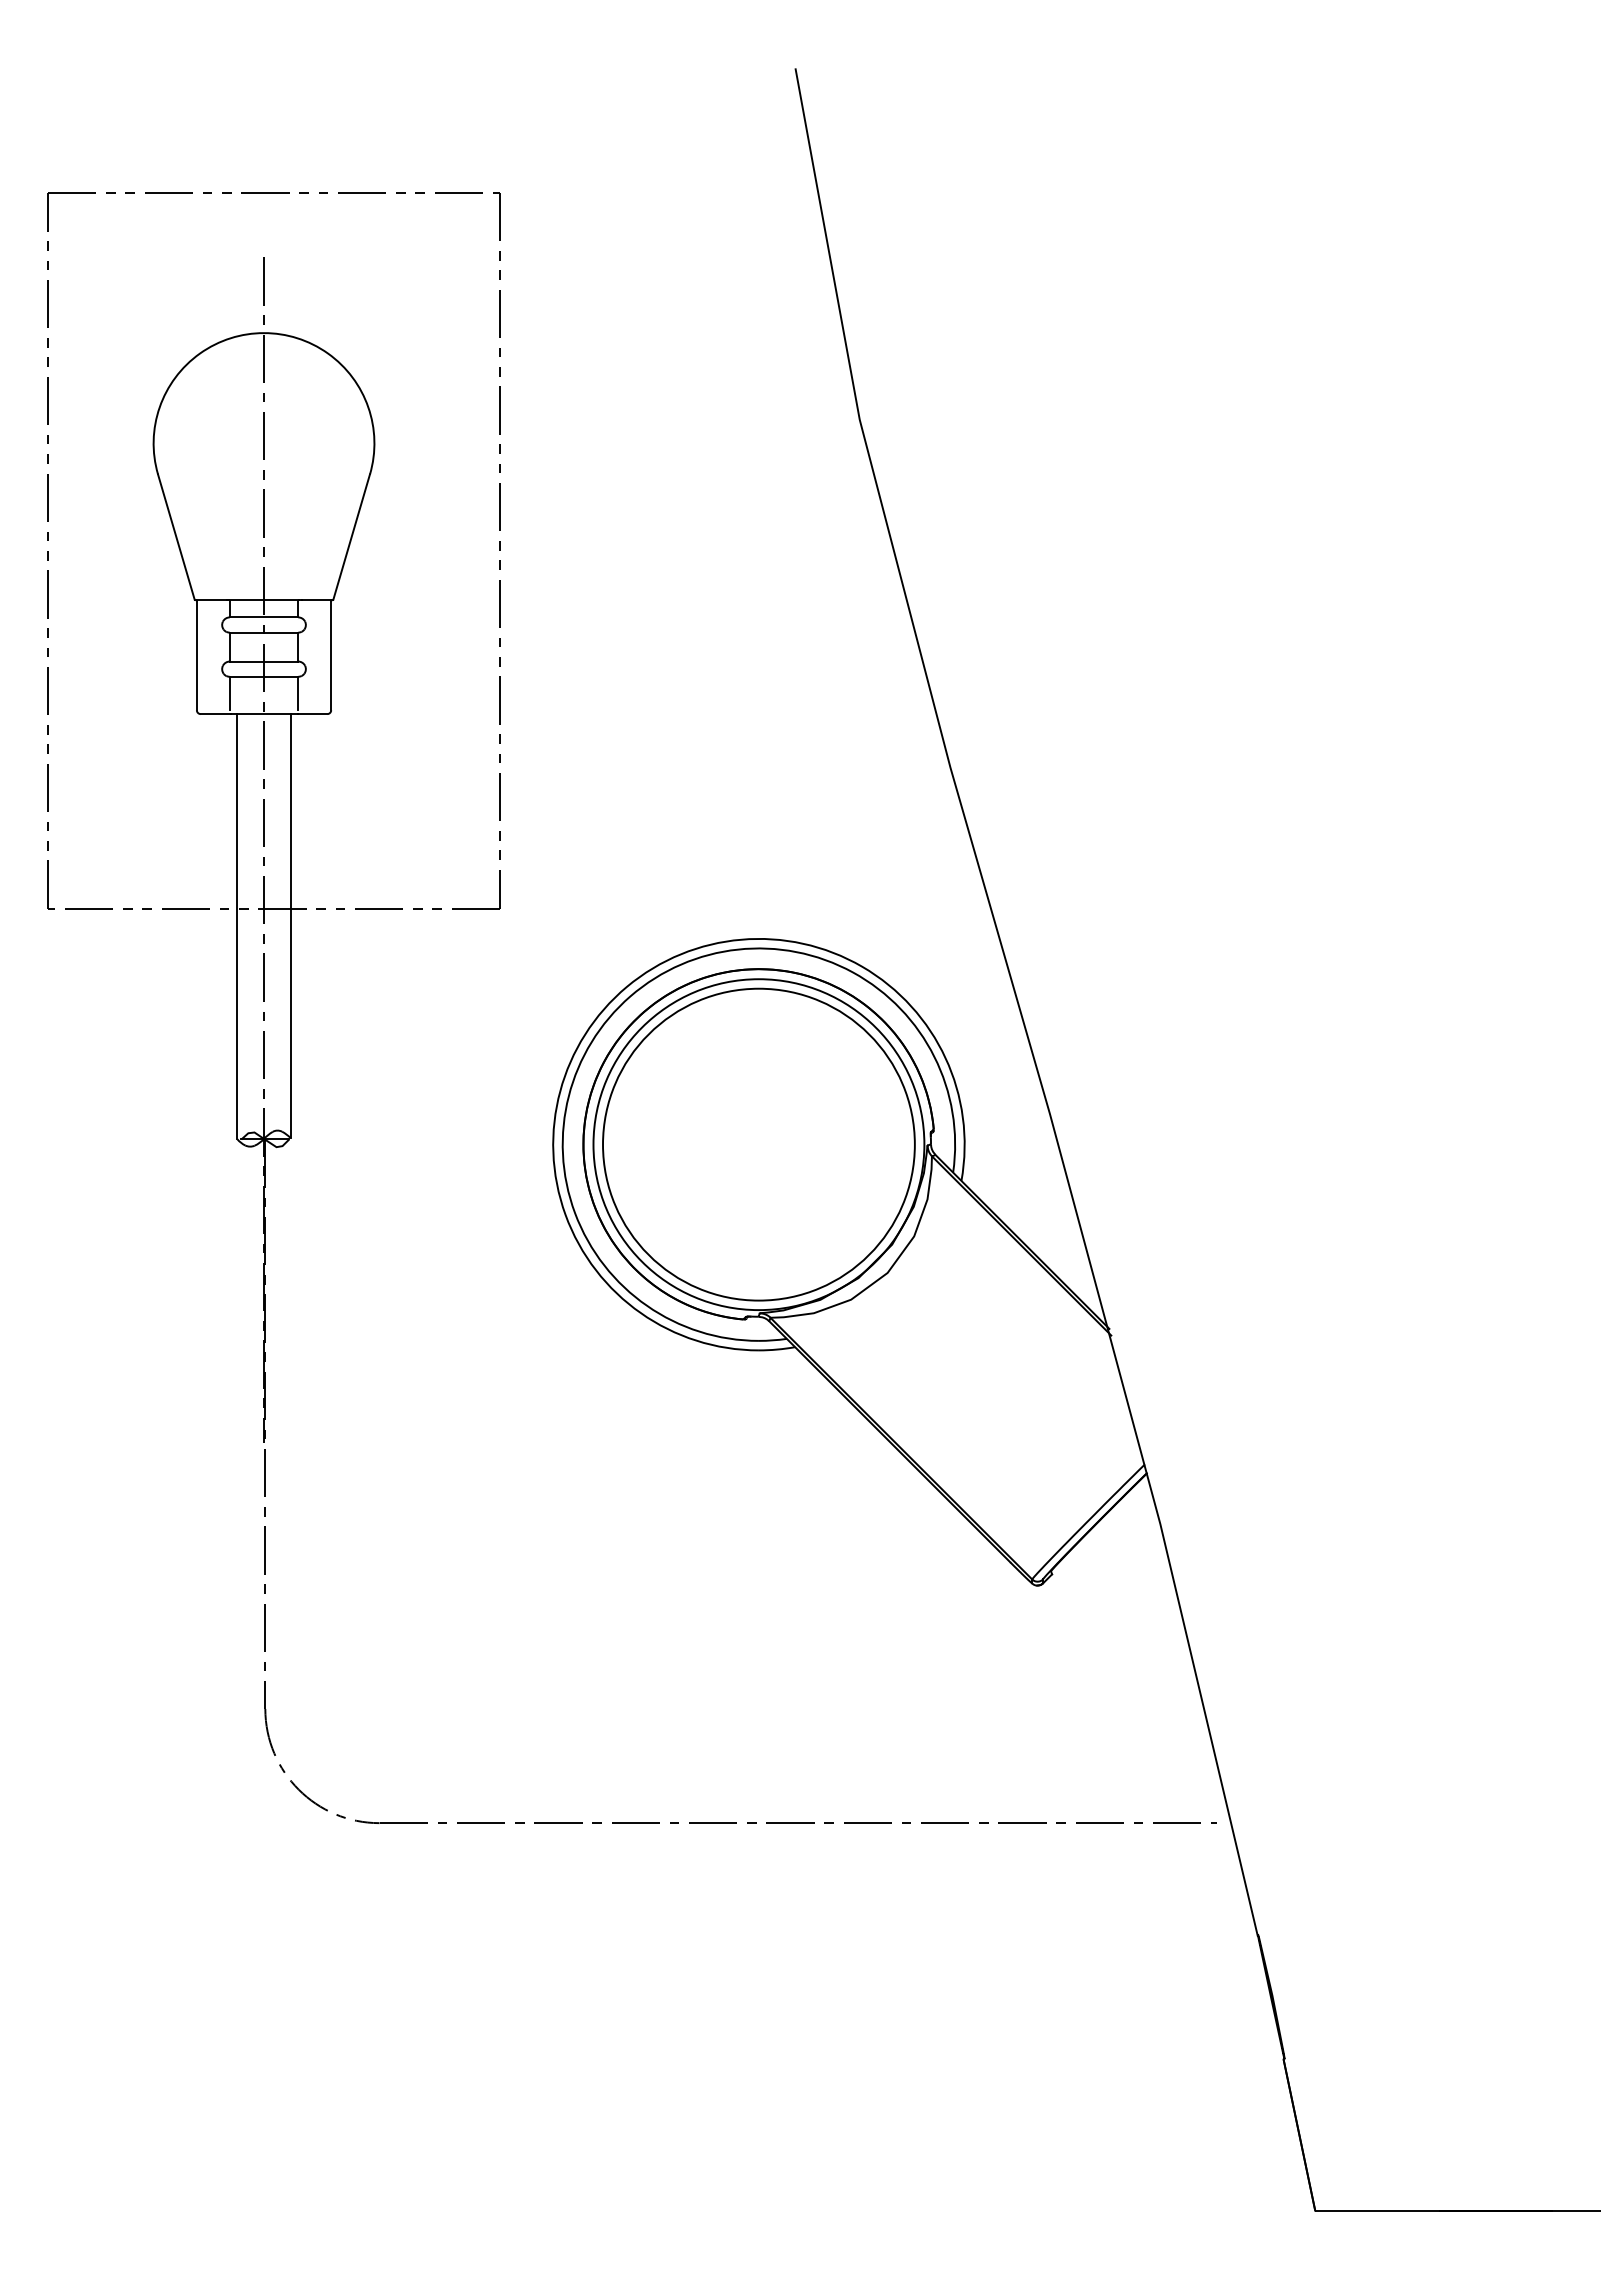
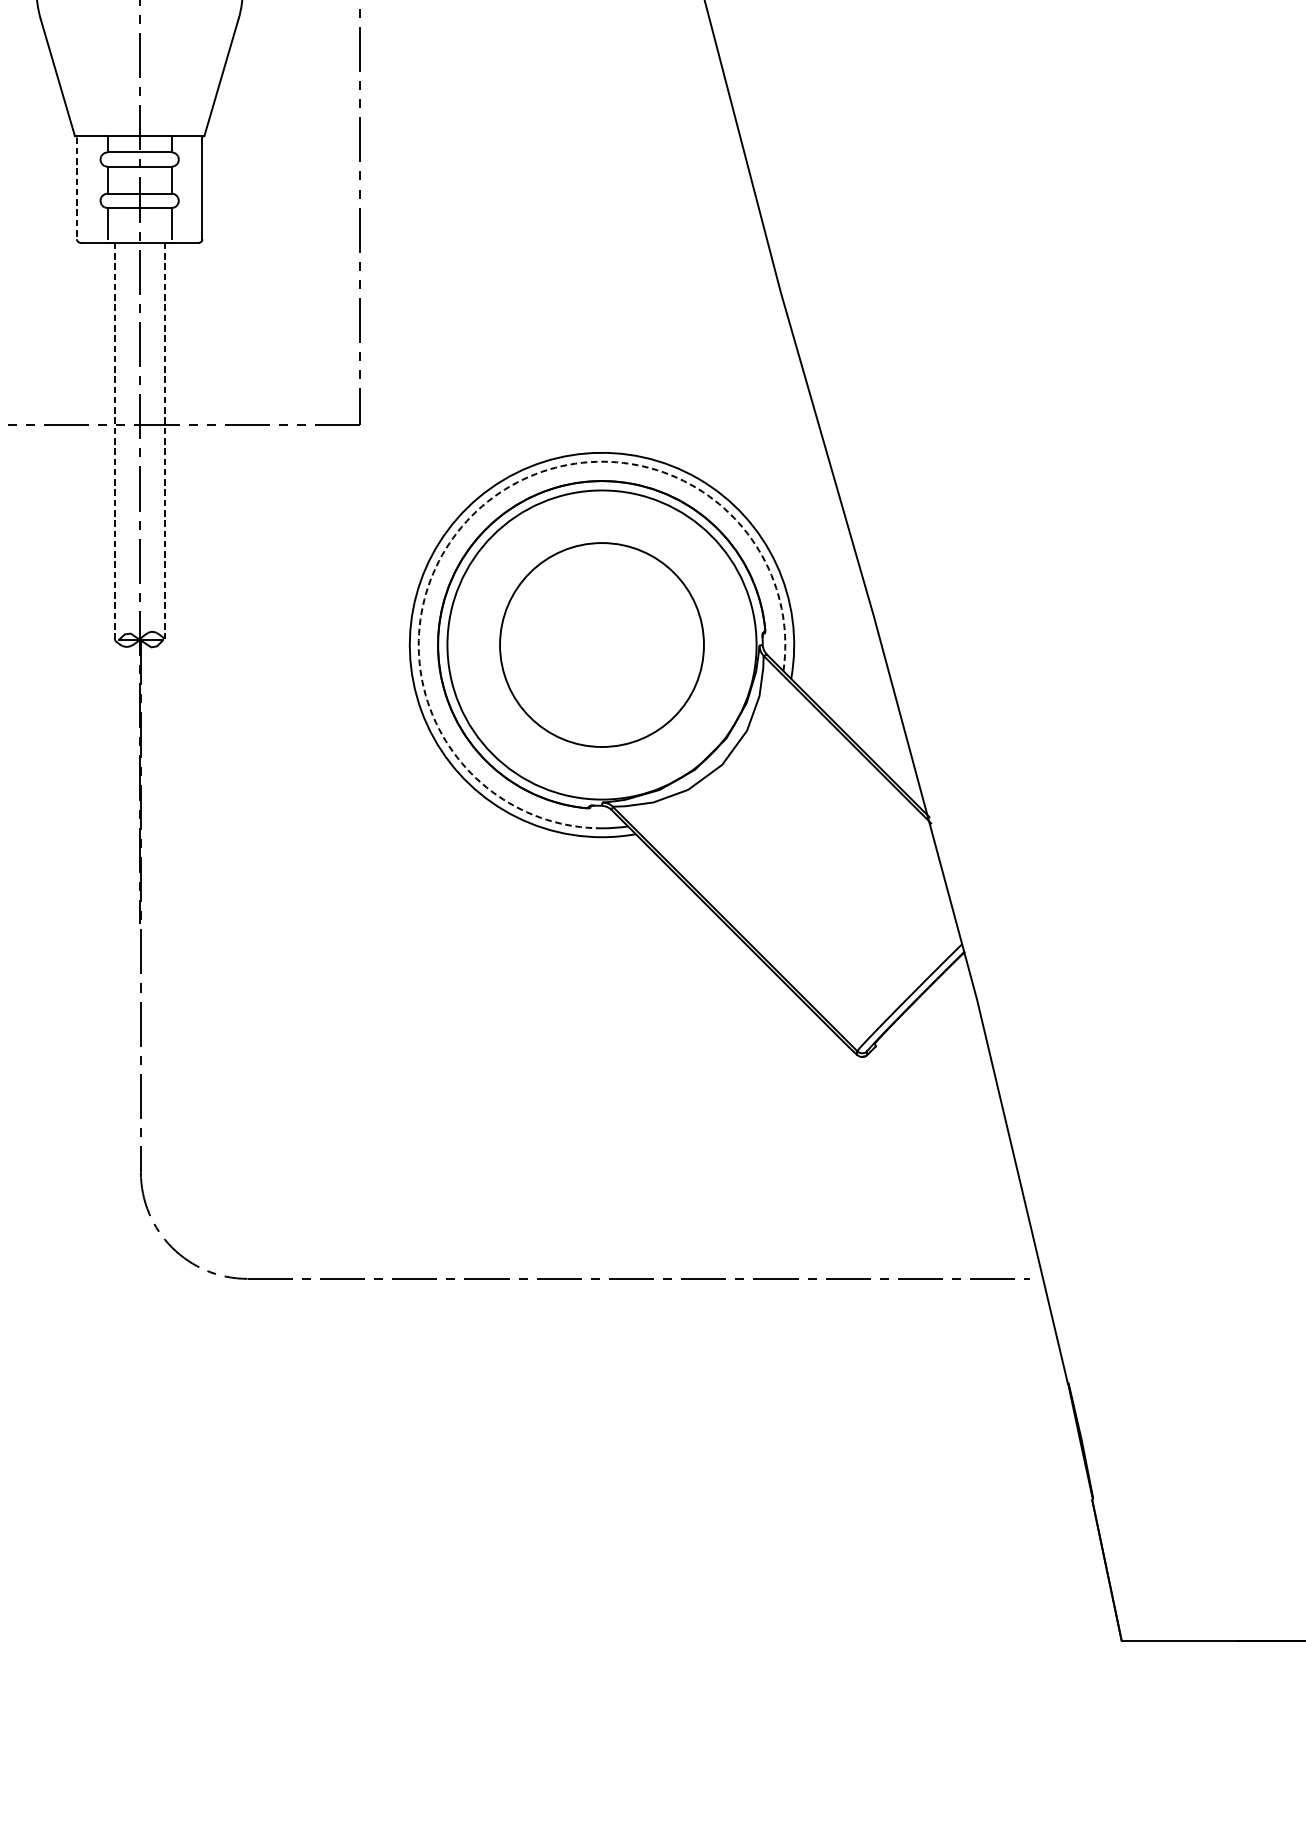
line: (196, 656) -> (76, 188), solid -> dashed
line: (237, 926) -> (114, 441), solid -> dashed
line: (290, 926) -> (164, 441), solid -> dashed
arc: (630, 996) -> (482, 506), solid -> dashed
circle: (758, 1144) -> (601, 644), size x0.7

